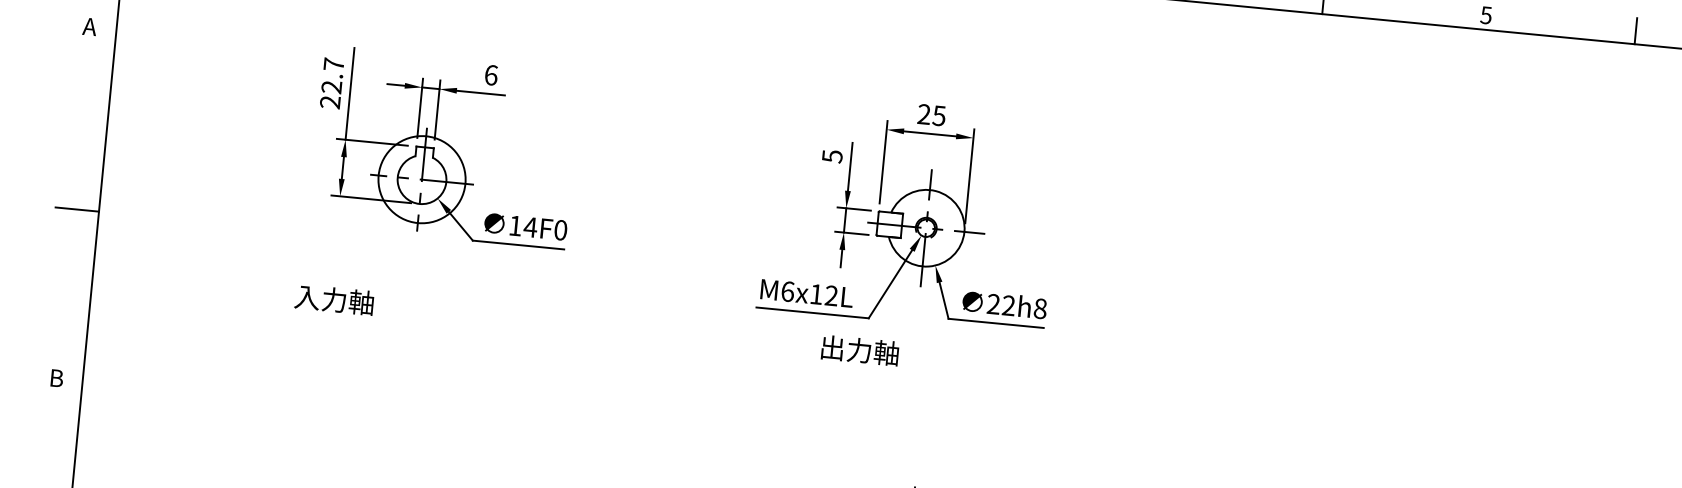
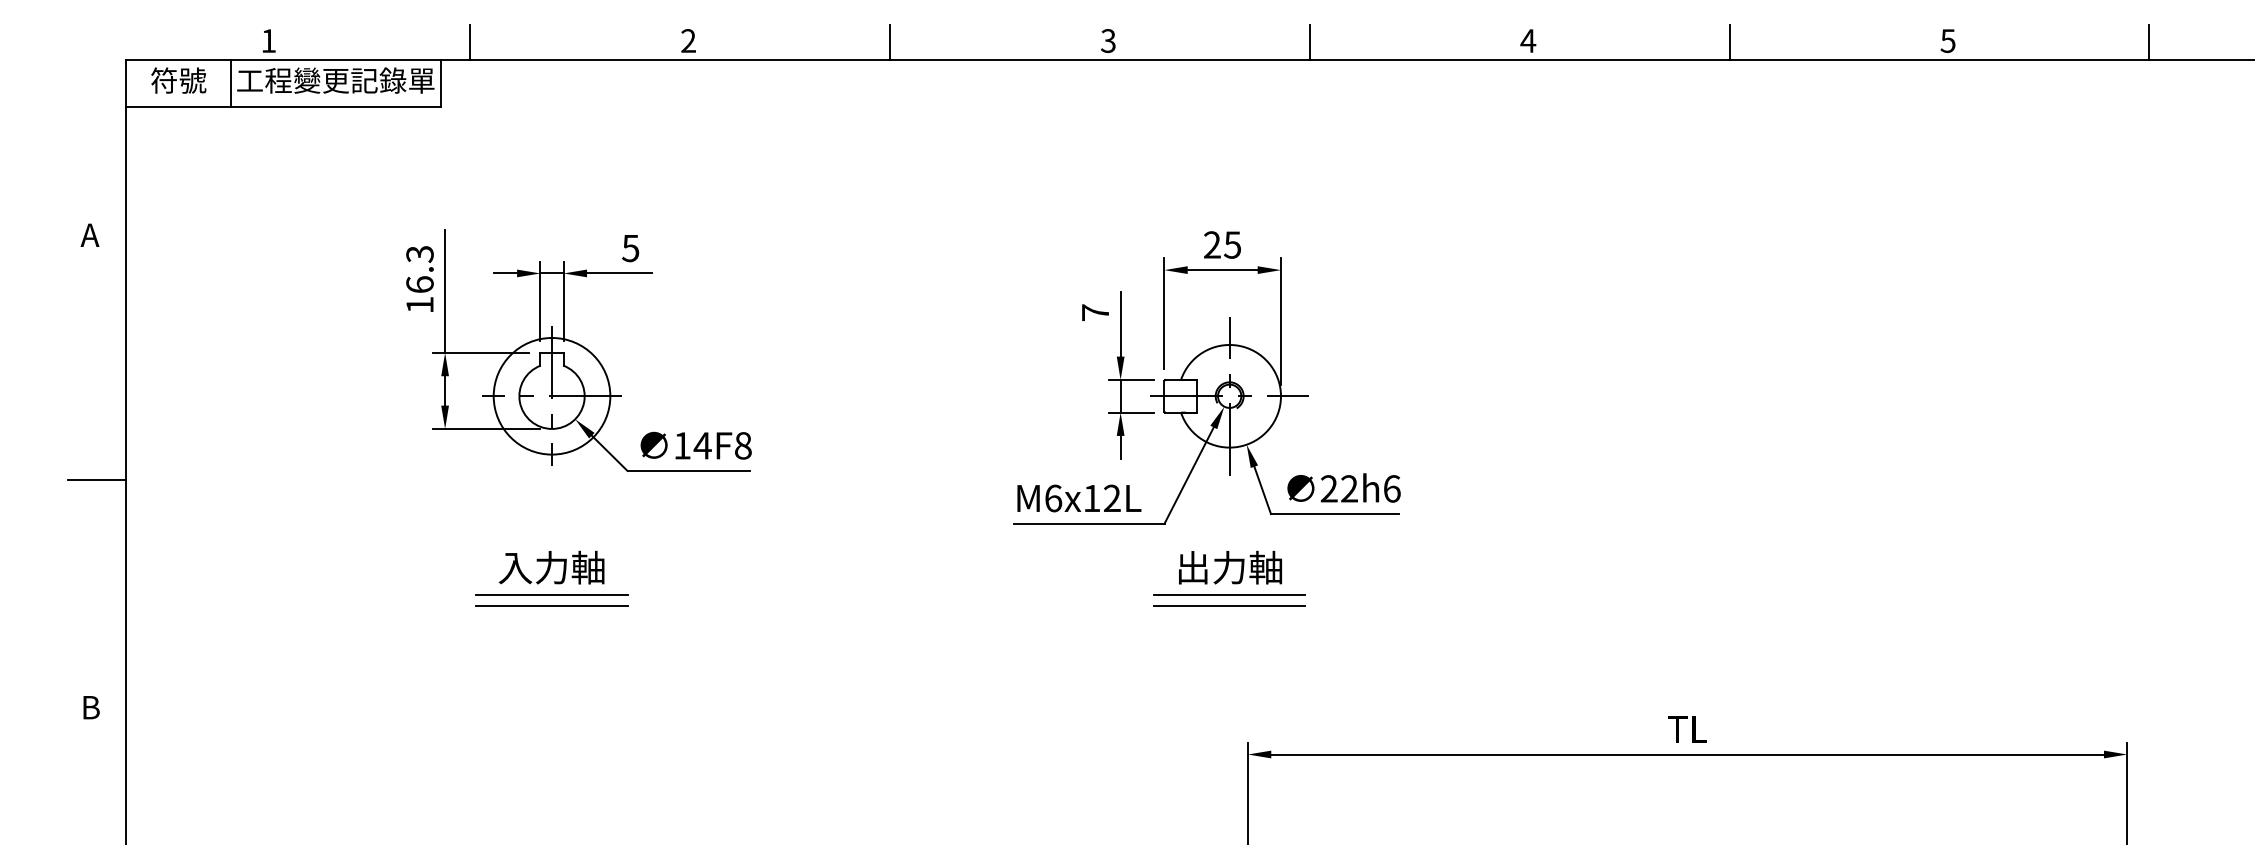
text: (491, 75) -> (630, 248), 6 -> 5
text: (331, 83) -> (419, 279), 22.7 -> 16.3
text: (832, 156) -> (1095, 312), 5 -> 7
text: (560, 230) -> (743, 445), 14F0 -> 14F8
text: (334, 299) -> (551, 567), moved
text: (1040, 308) -> (1391, 488), 22h8 -> 22h6
line: (407, 327) -> (551, 594), added
line: (406, 336) -> (551, 606), added
text: (860, 350) -> (1230, 567), moved
line: (911, 375) -> (1229, 594), added
line: (911, 384) -> (1229, 606), added

